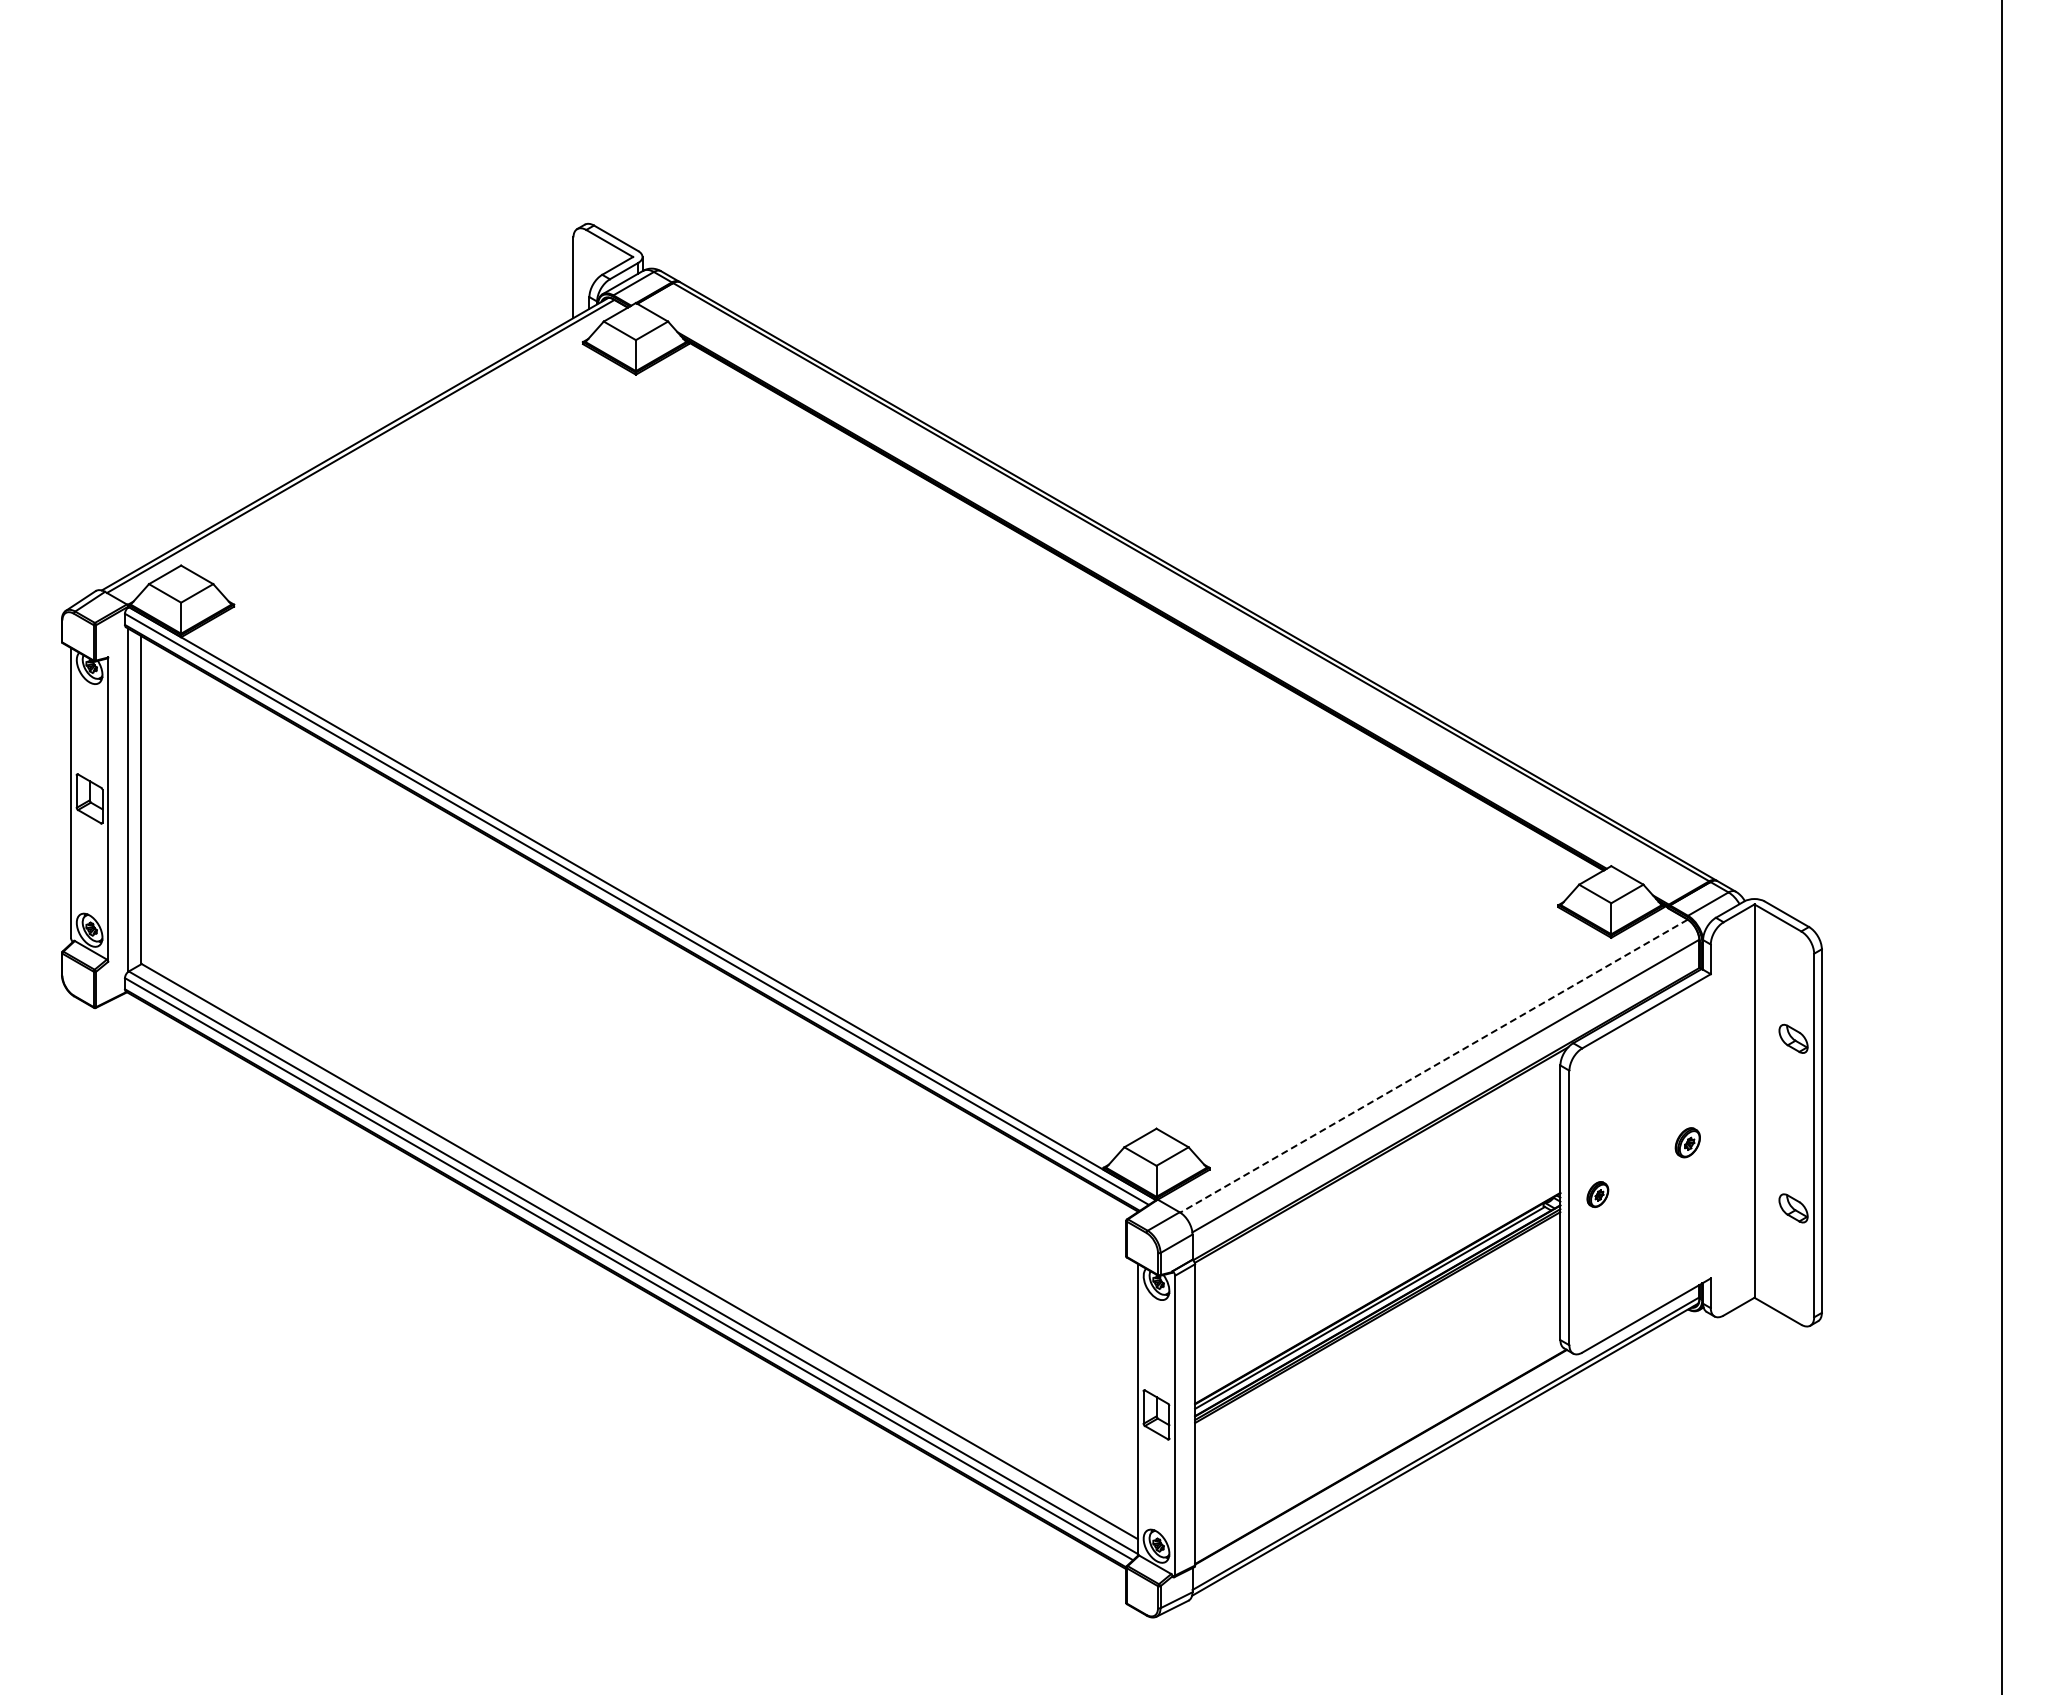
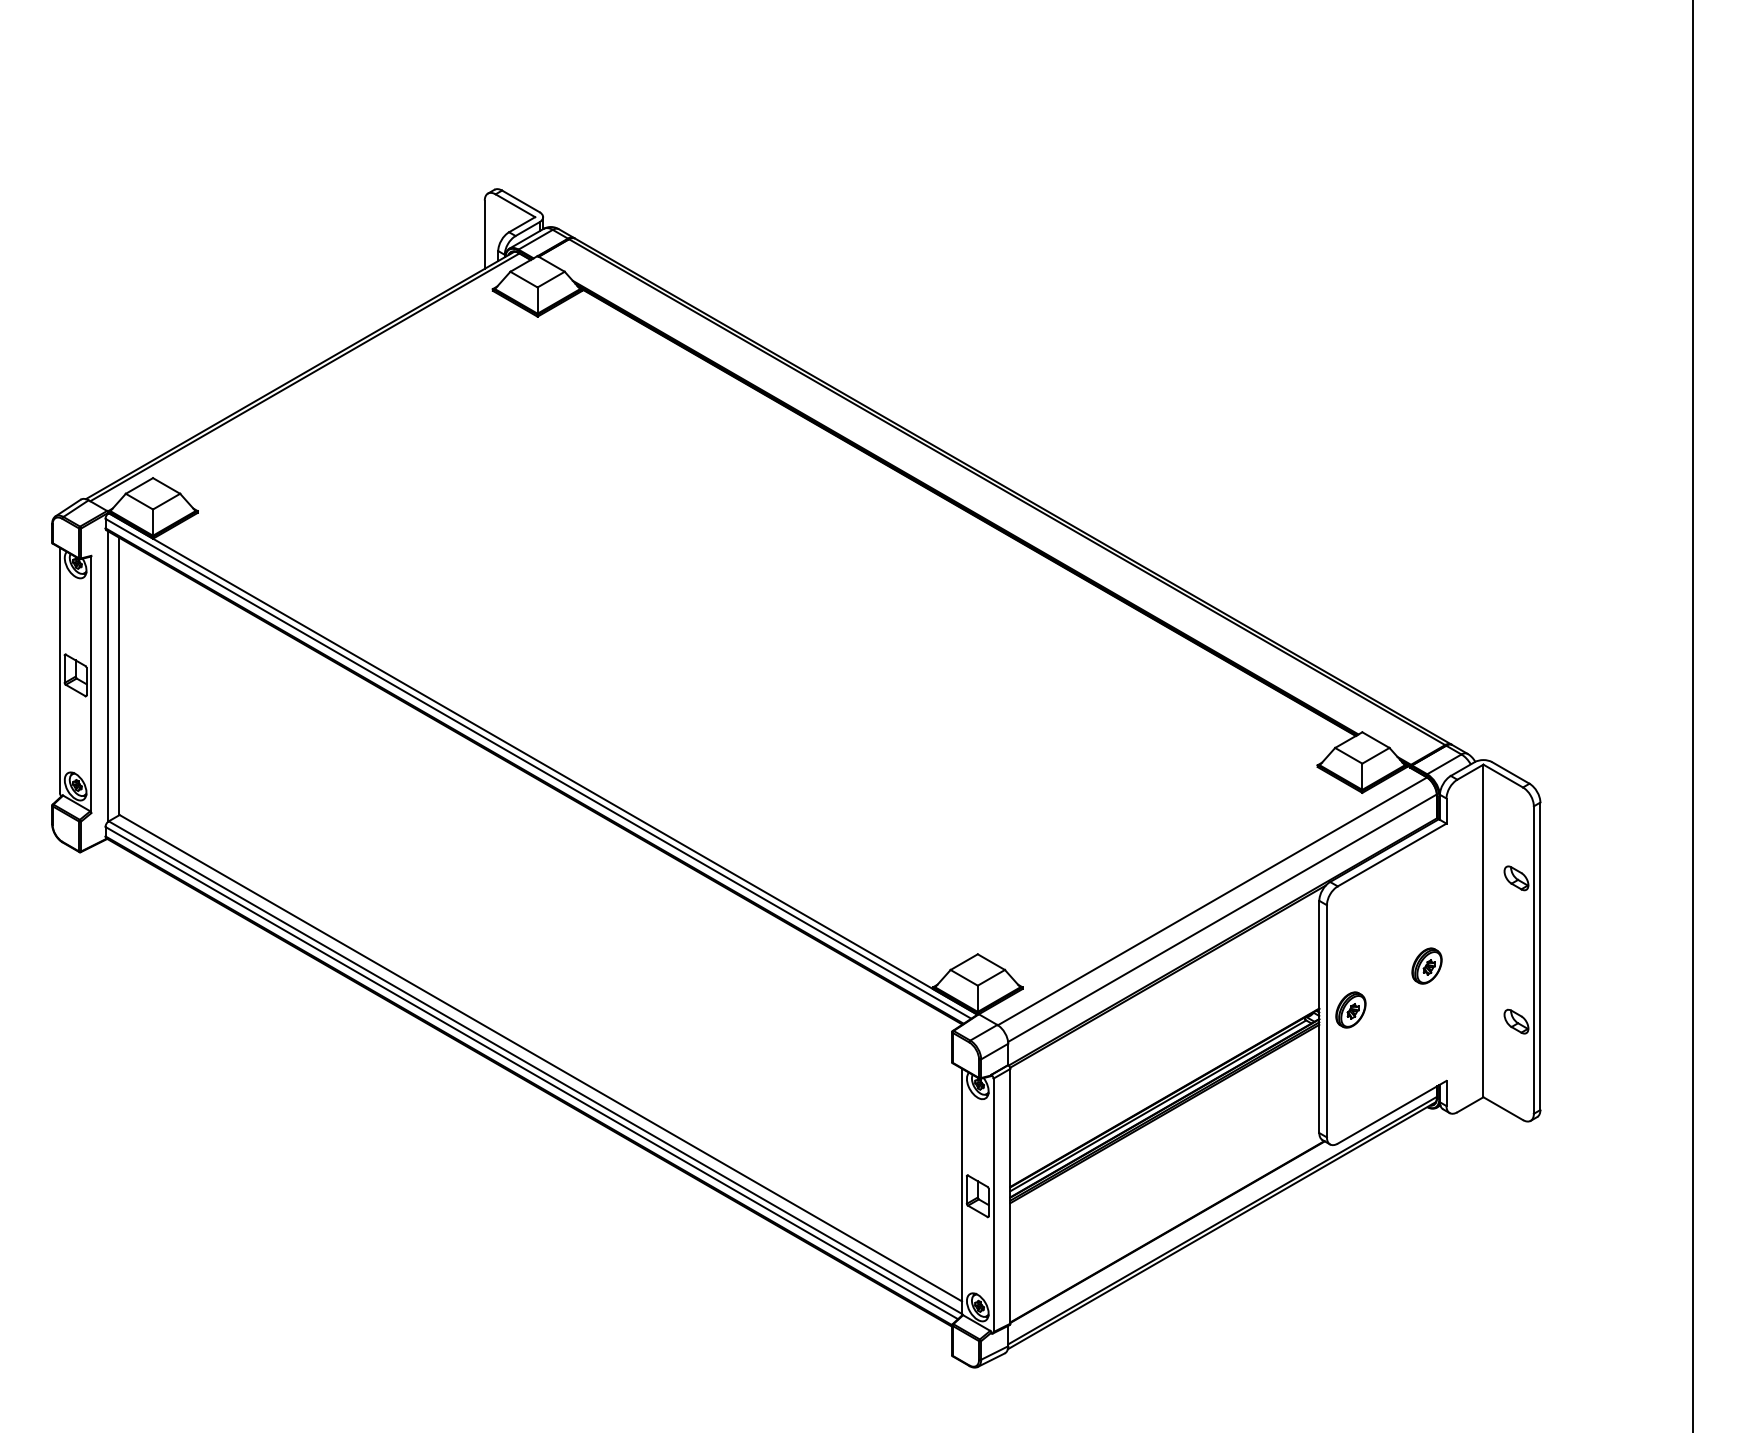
line: (1434, 1066) -> (1212, 901), dashed -> solid
part: (1687, 1142) -> (1426, 965), size x1.43
part: (1597, 1194) -> (1350, 1009), size x1.67

